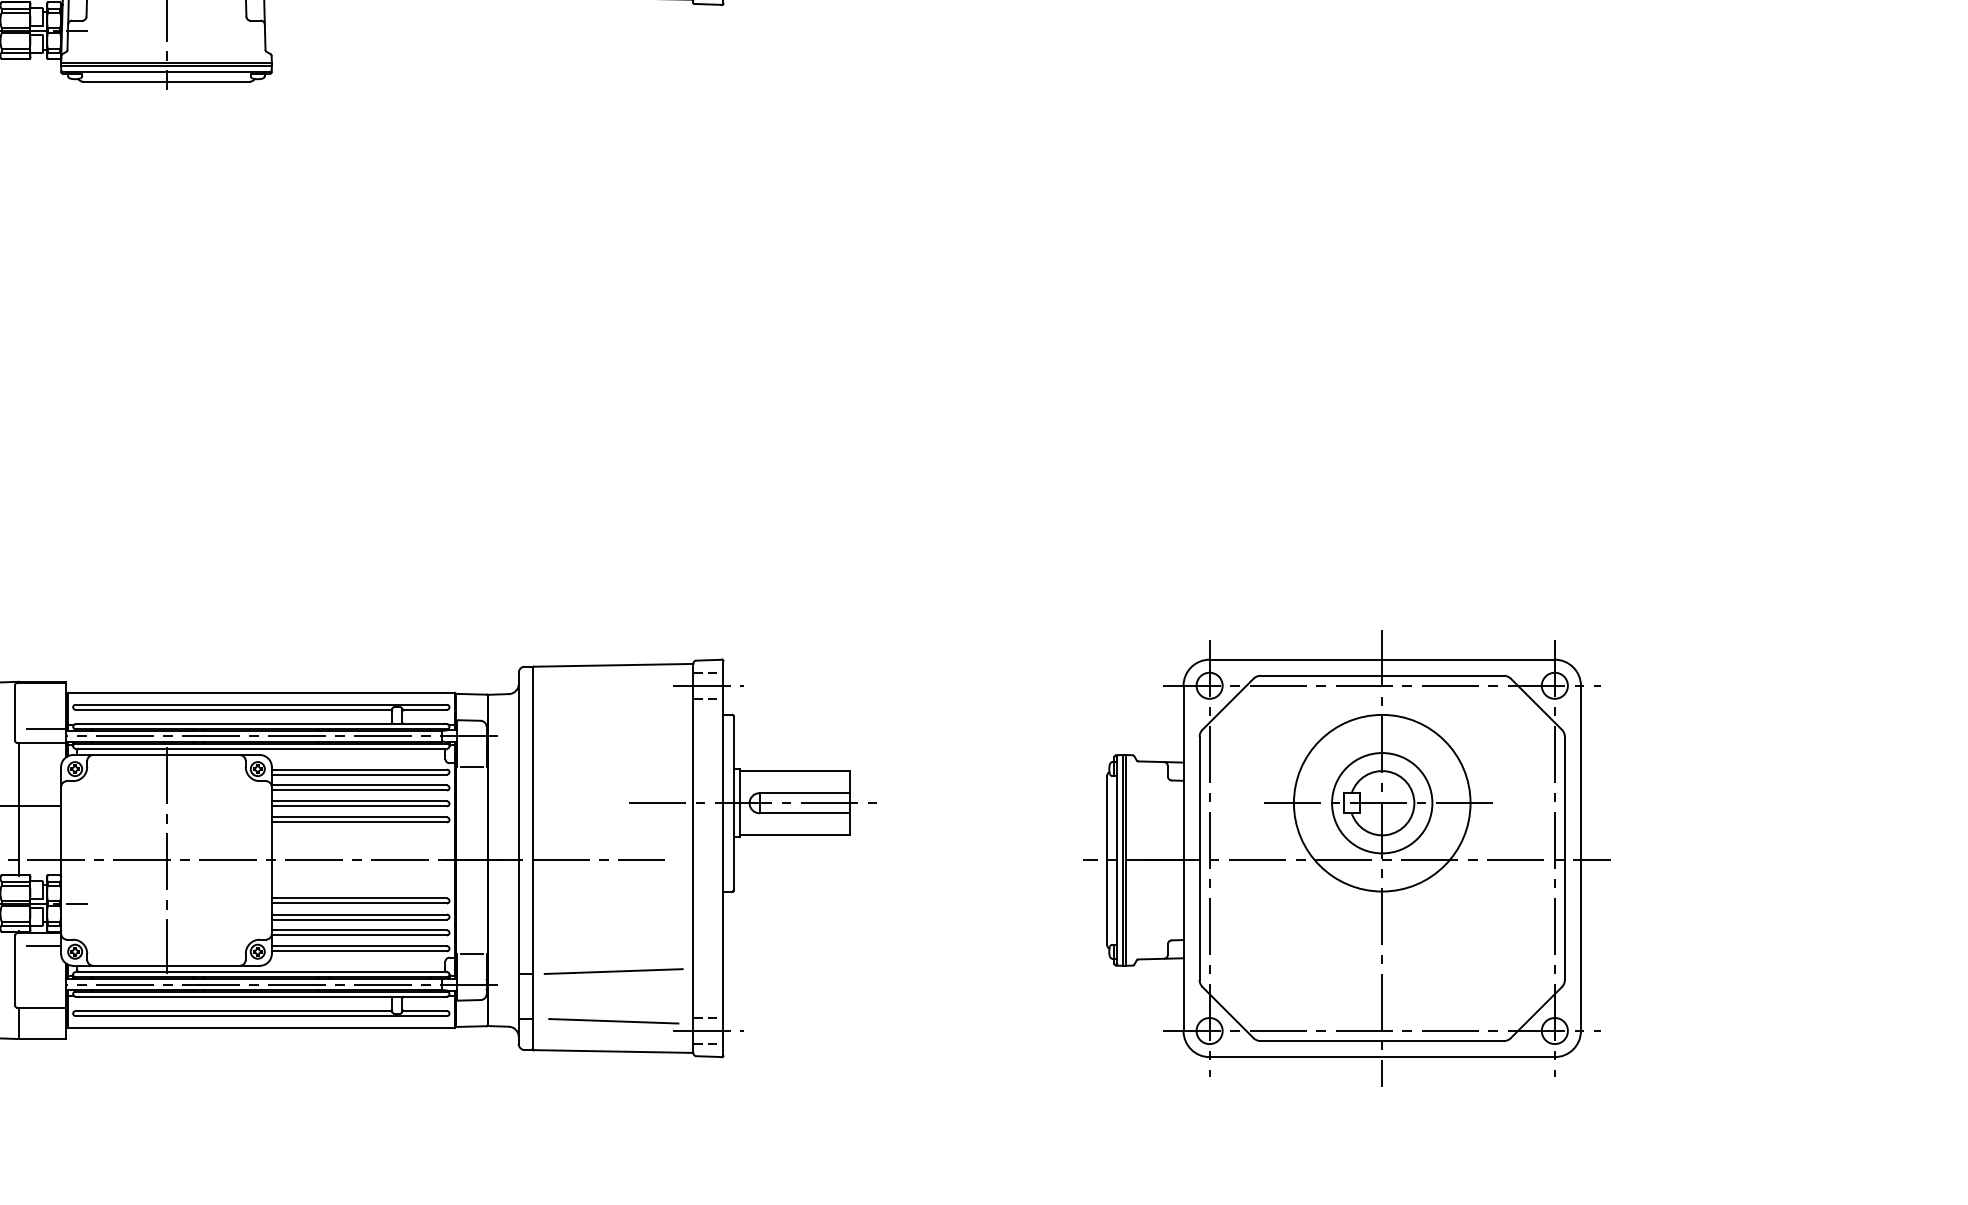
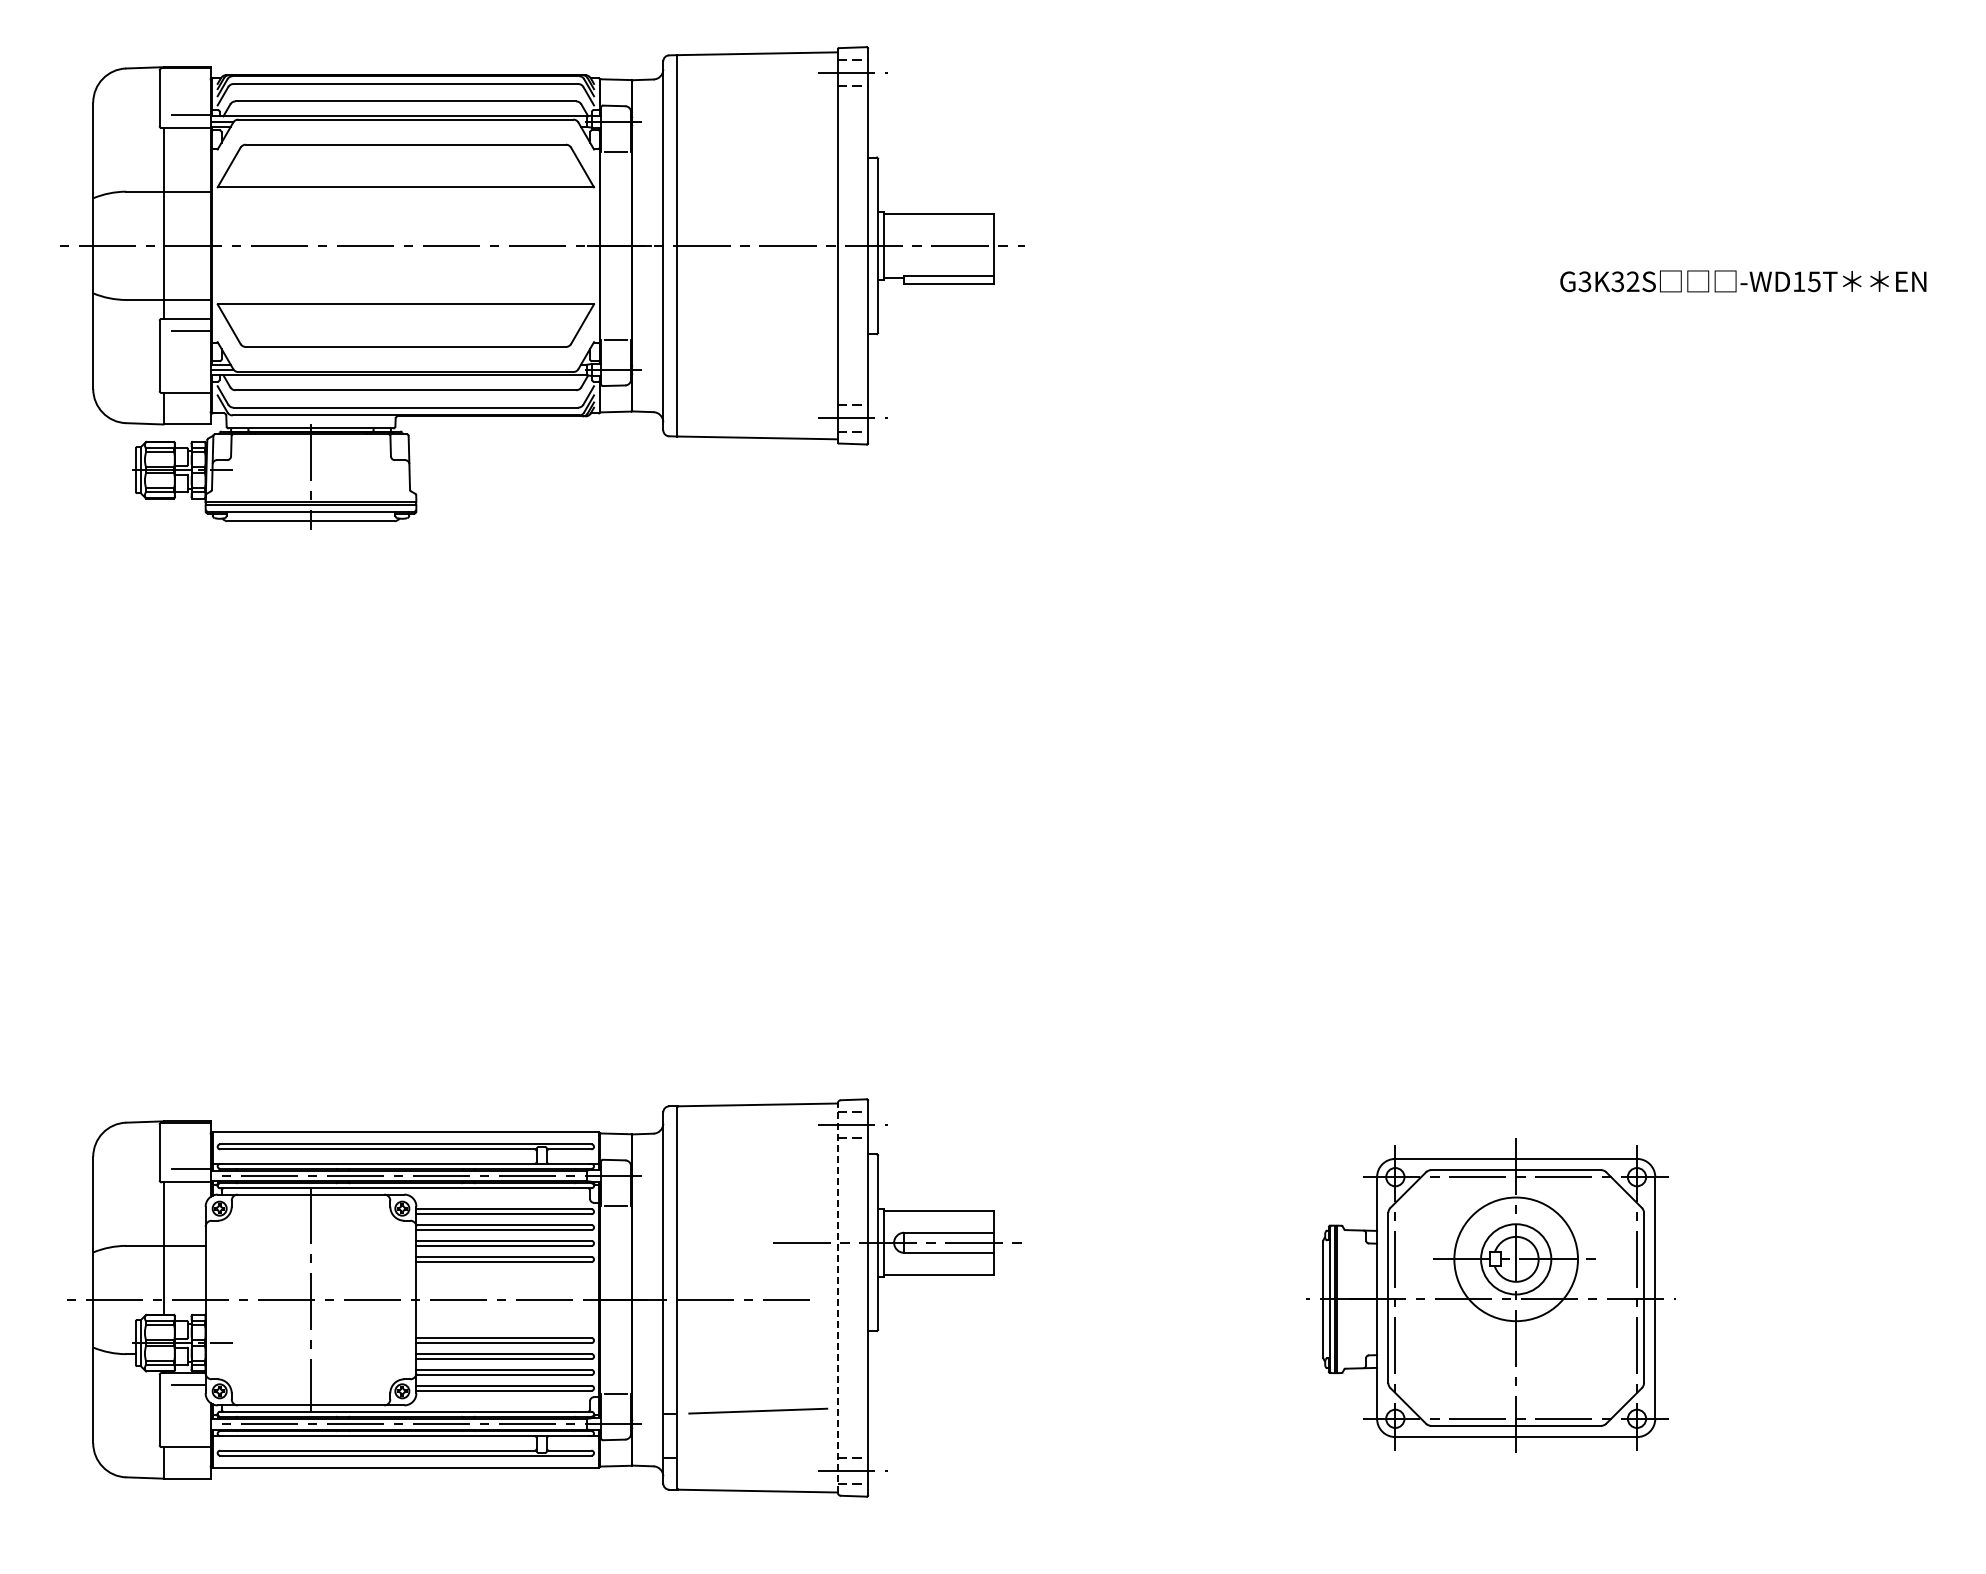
part: (1346, 857) -> (1491, 1297), size x0.7
line: (692, 858) -> (837, 1298), solid -> dashed
line: (612, 1020) -> (757, 1460), removed

